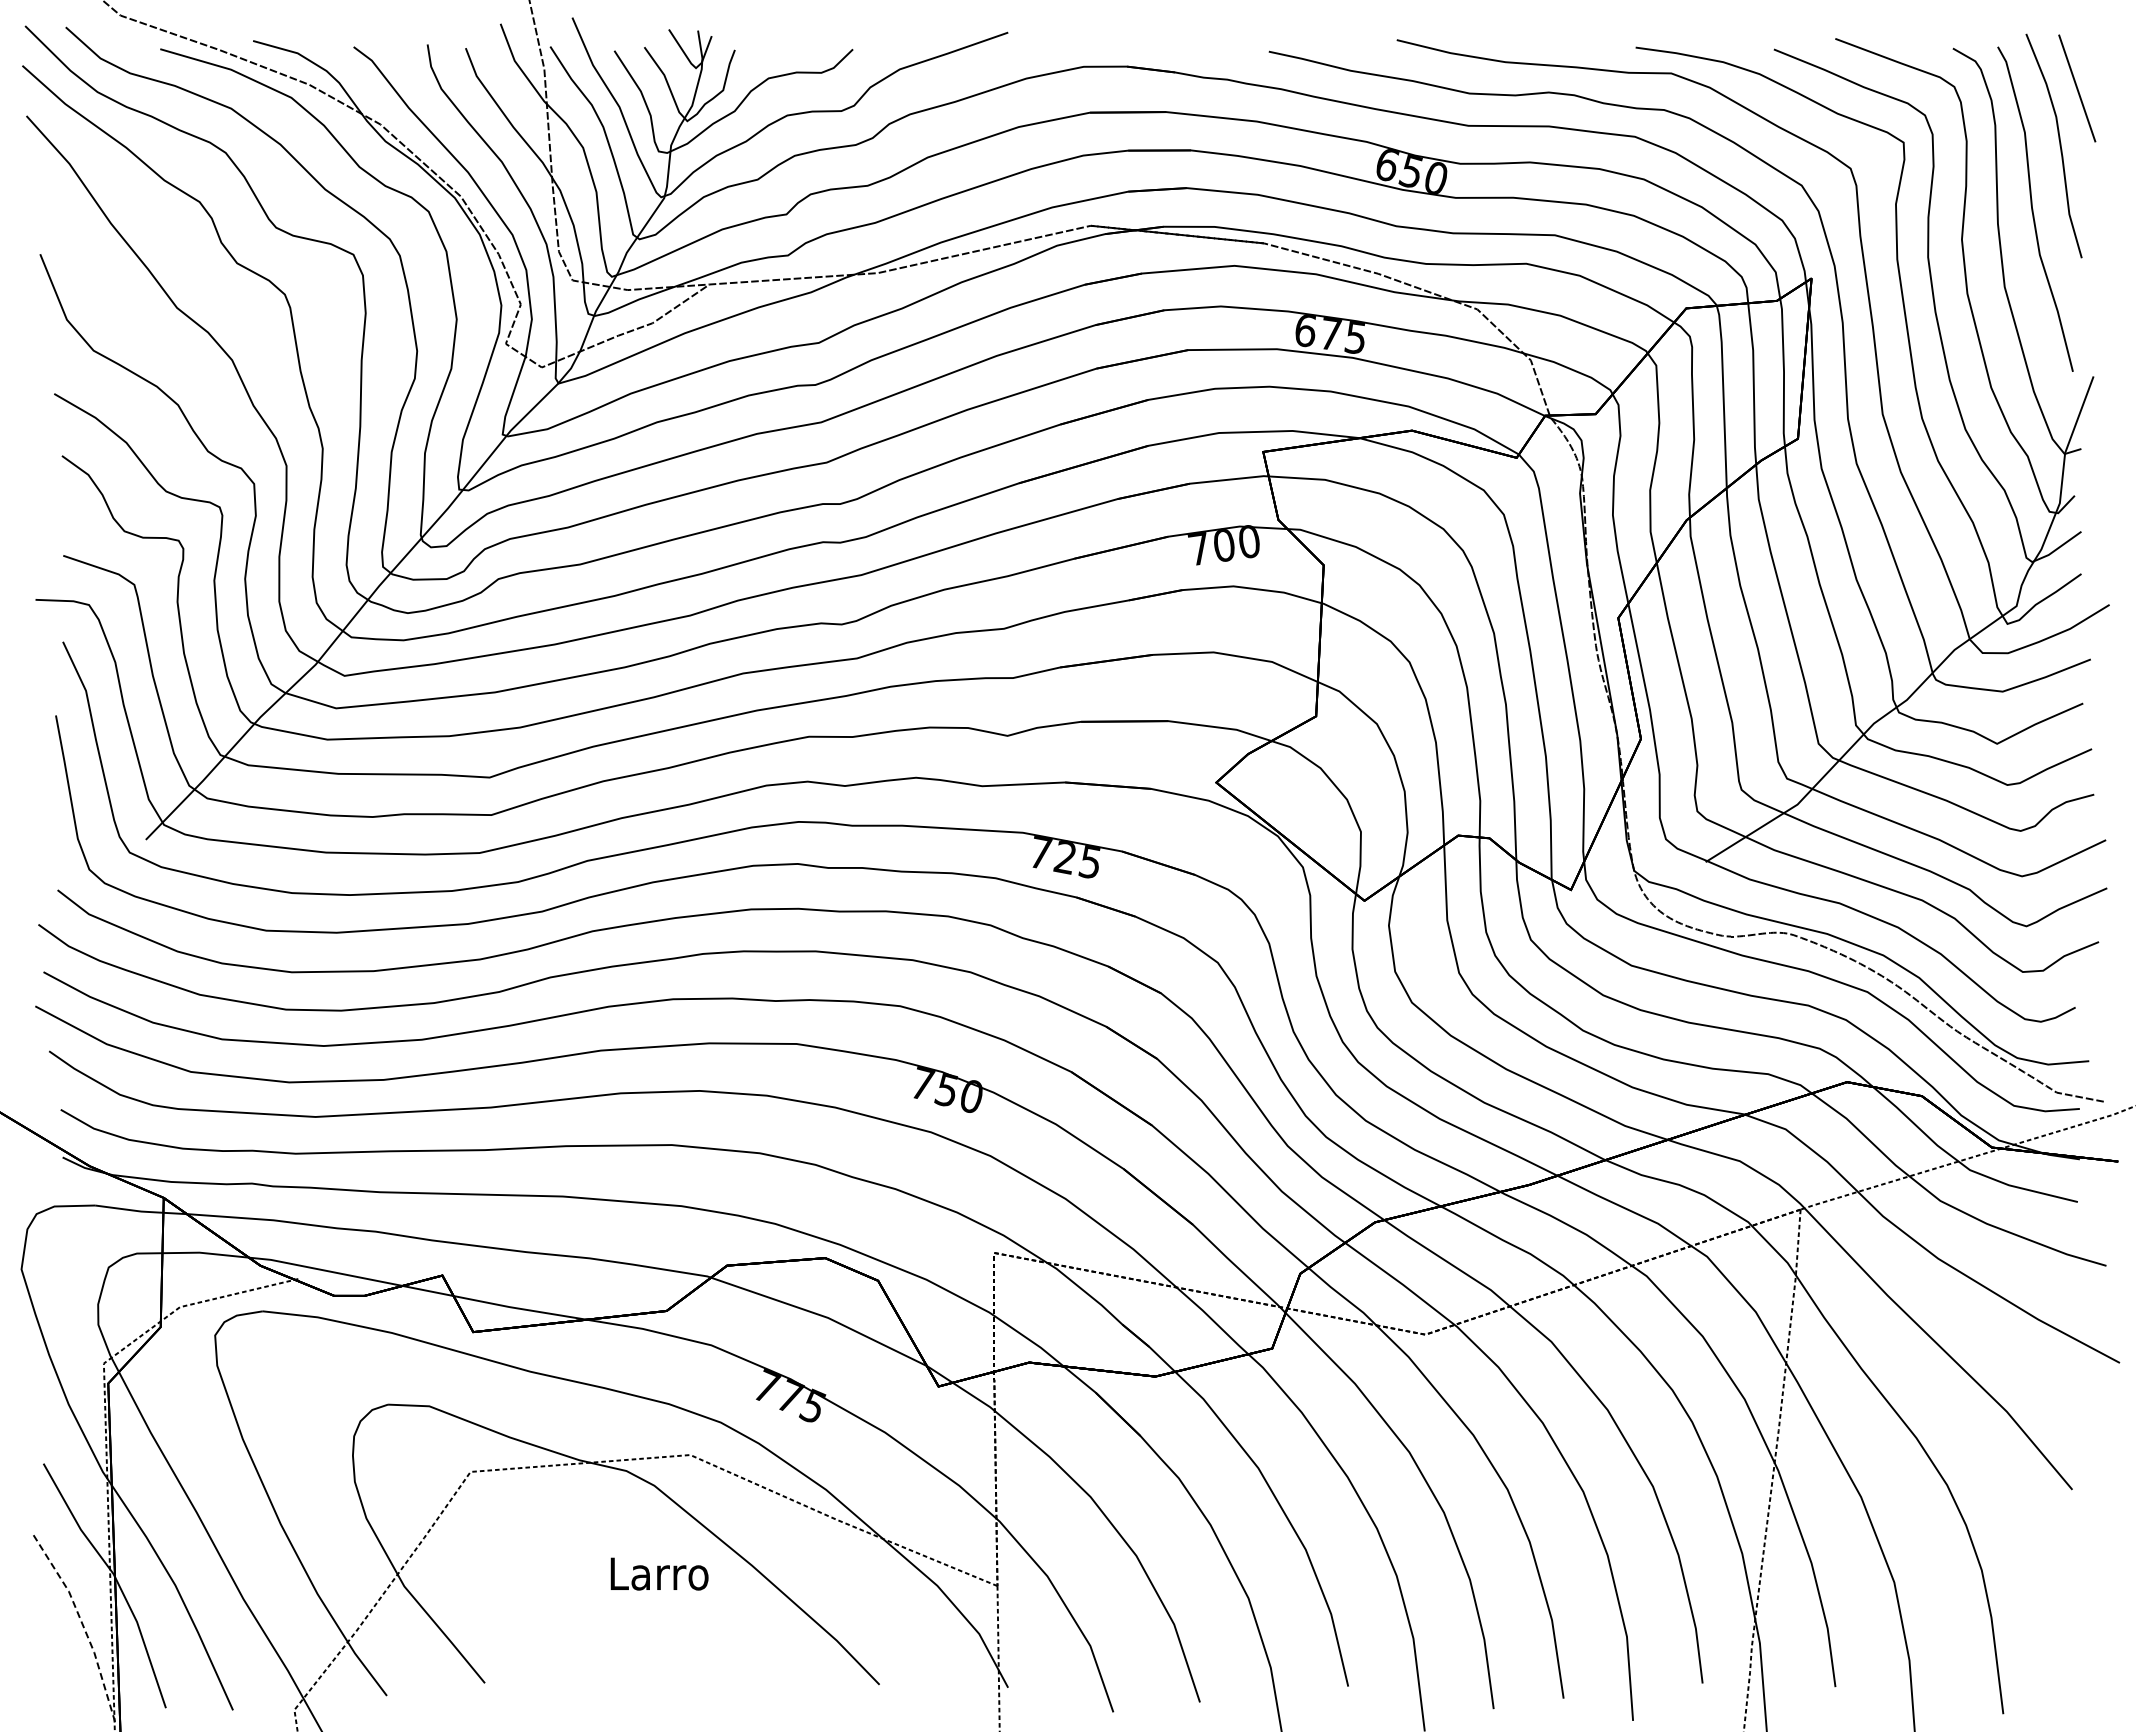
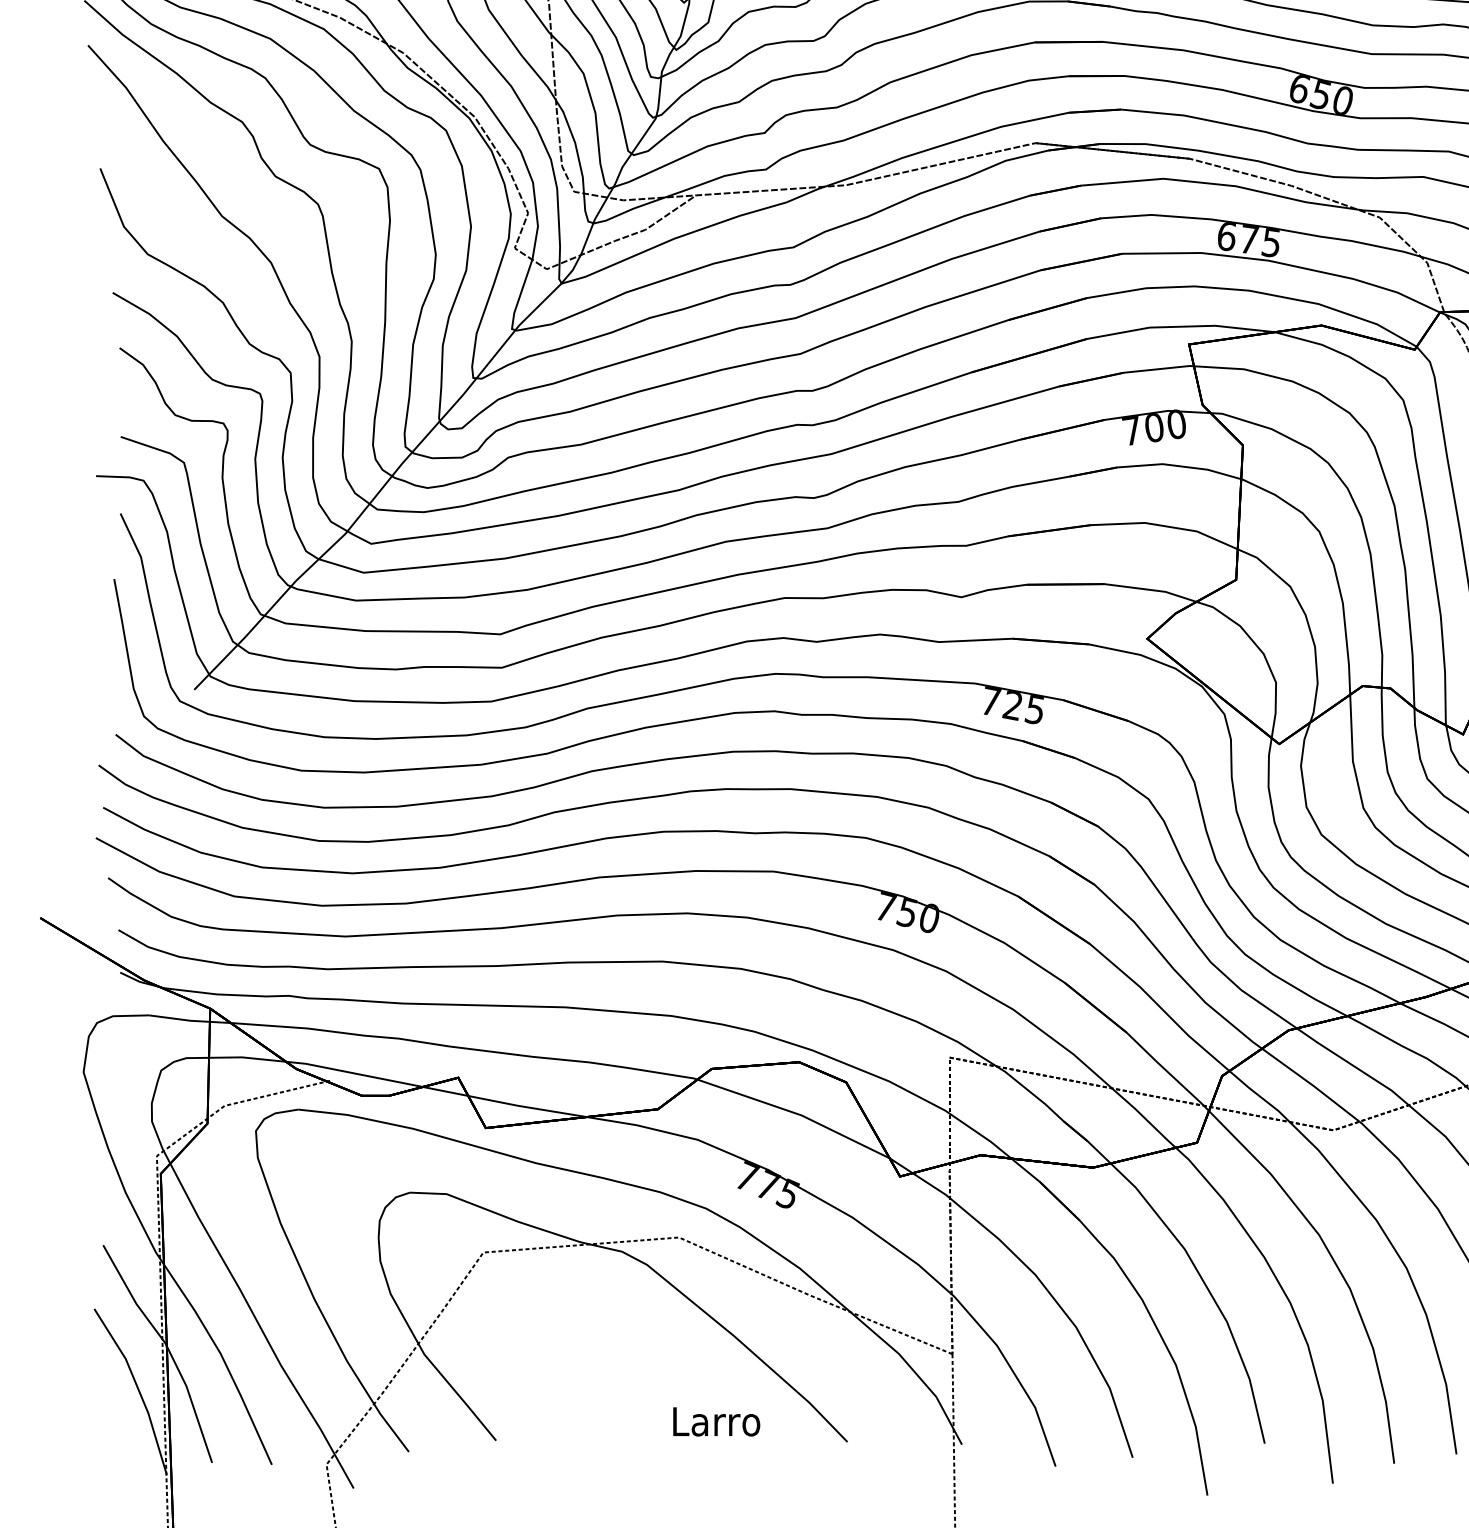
text: (659, 1573) -> (716, 1421), moved
line: (82, 1624) -> (137, 1388), dashed -> solid

